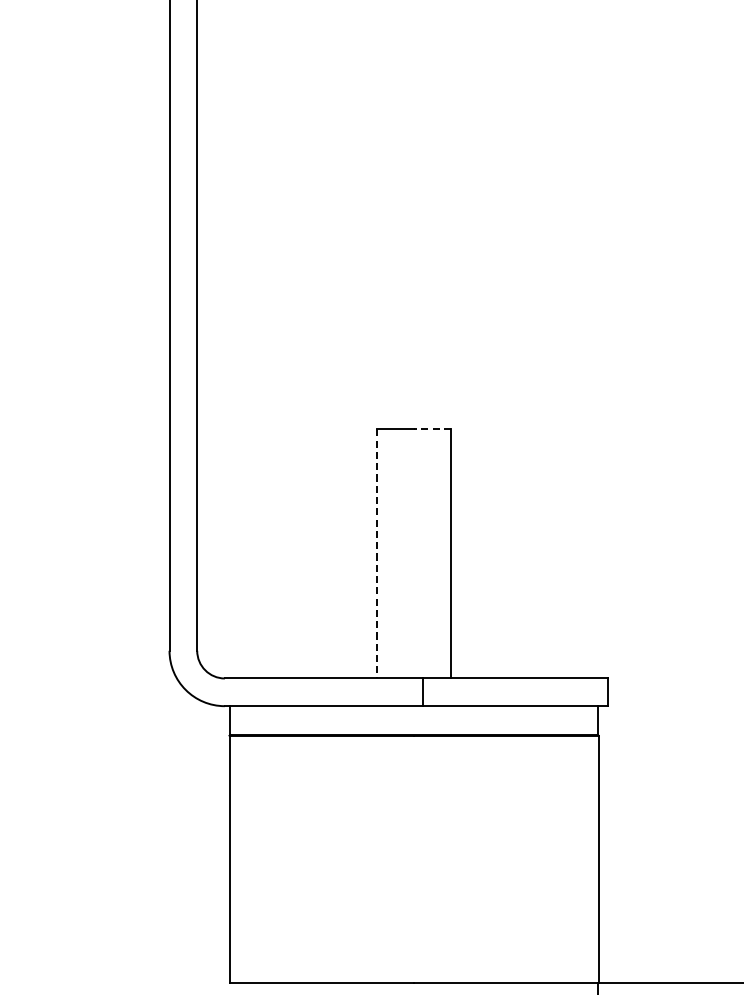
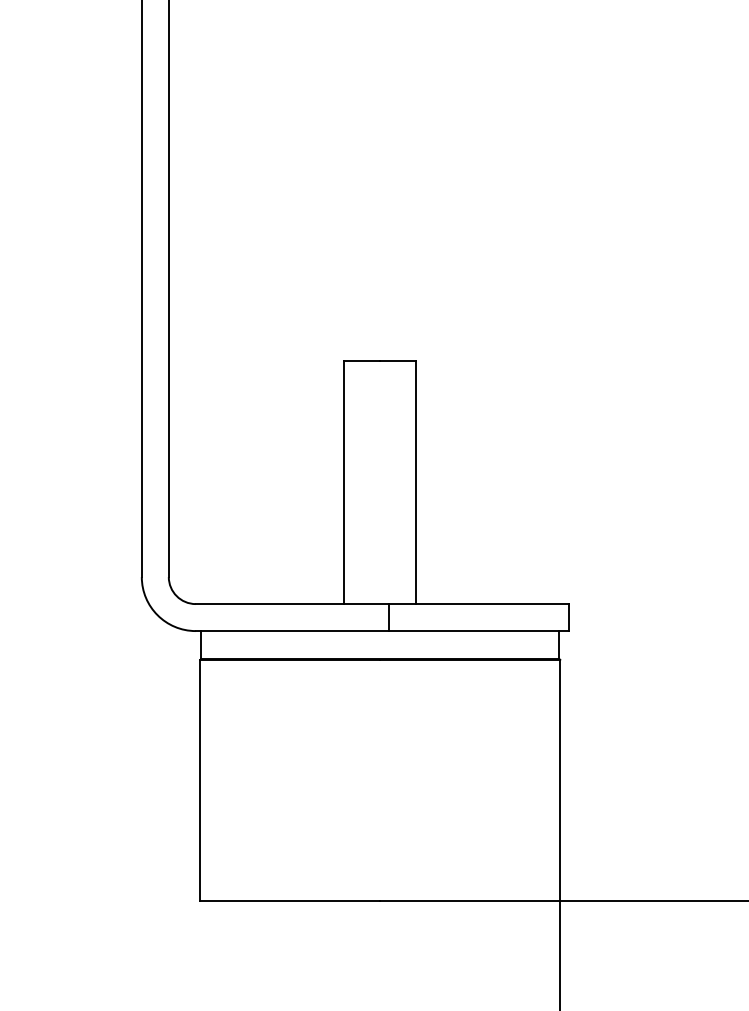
line: (432, 429) -> (398, 361), dashed -> solid
line: (377, 554) -> (344, 483), dashed -> solid

